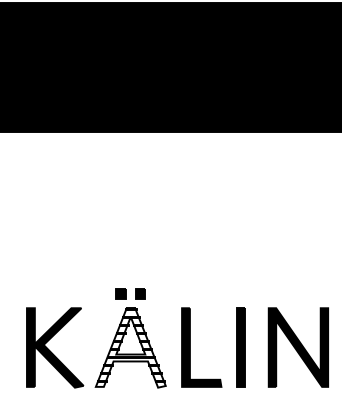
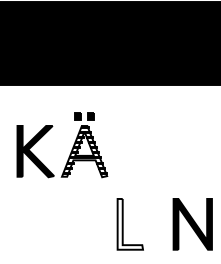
part: (110, 344) -> (71, 149), moved
fill: (201, 346) -> (130, 223), removed
part: (240, 347) -> (155, 224), removed

